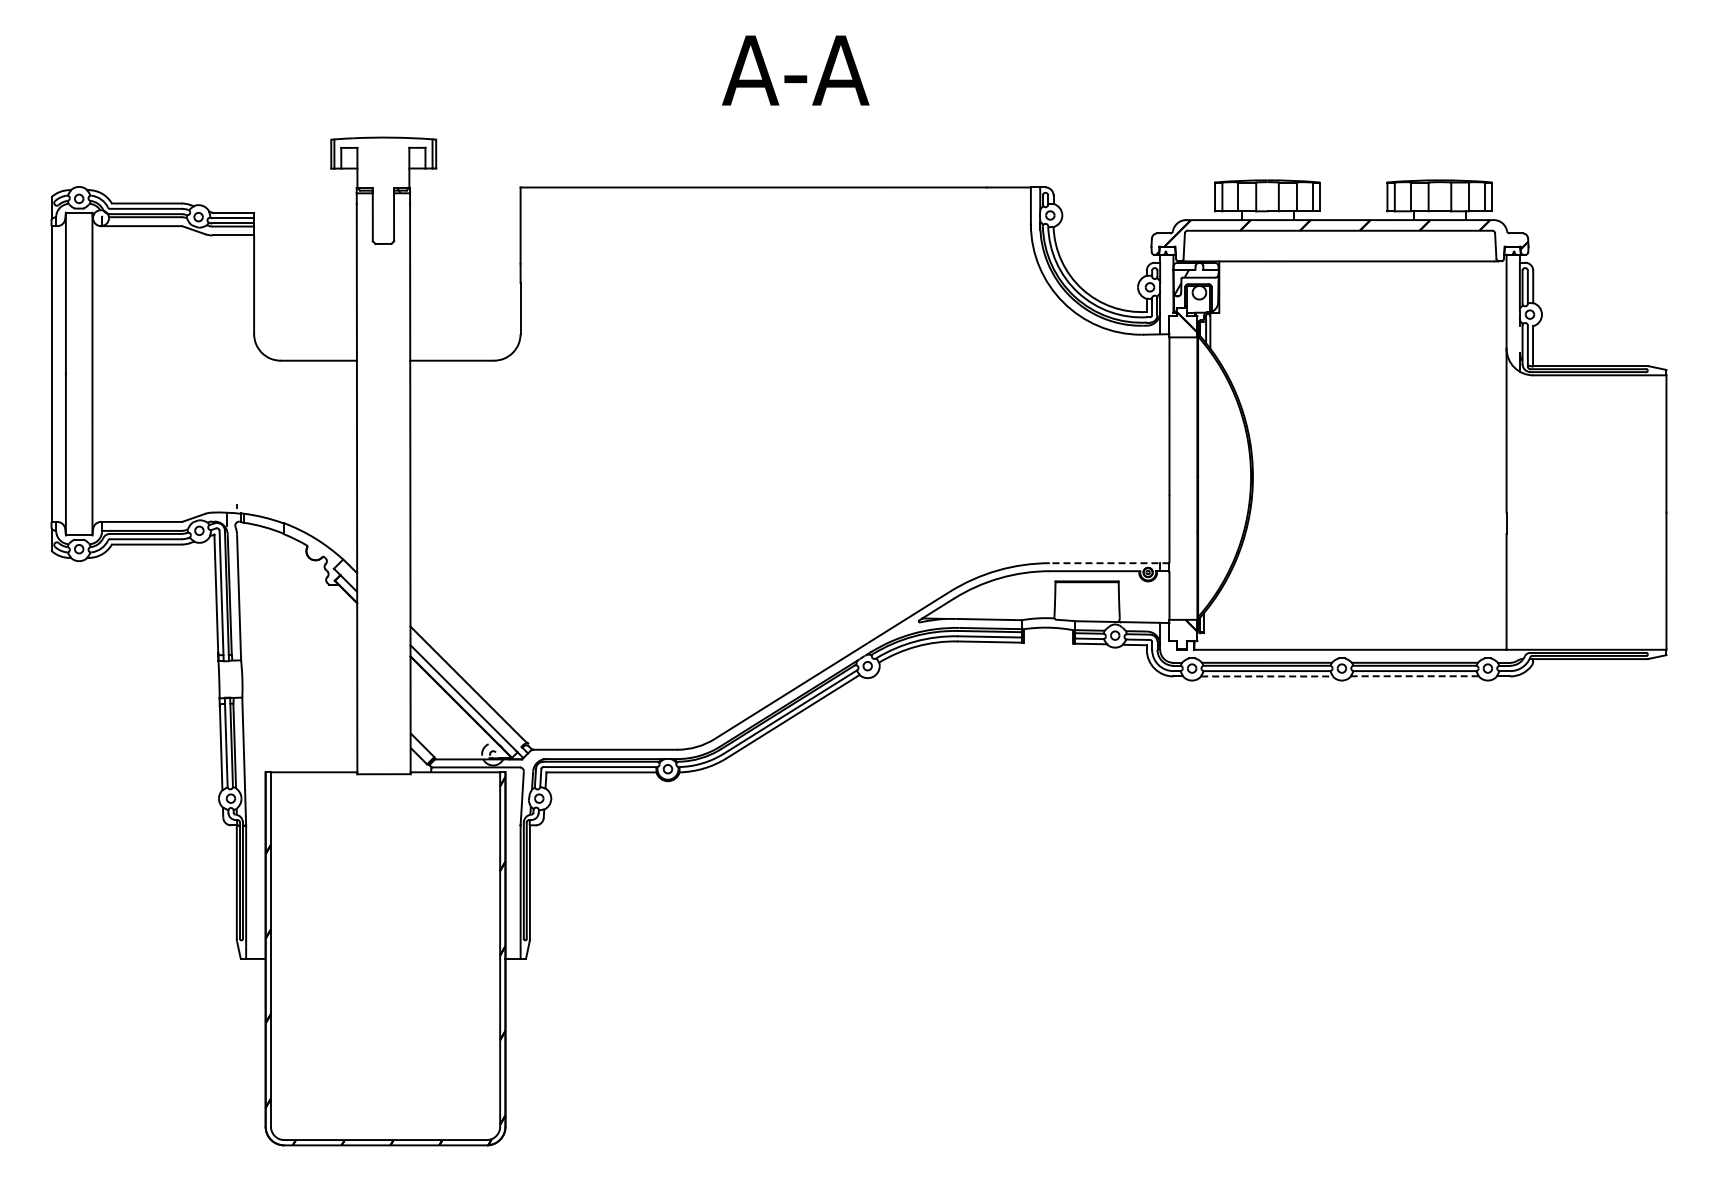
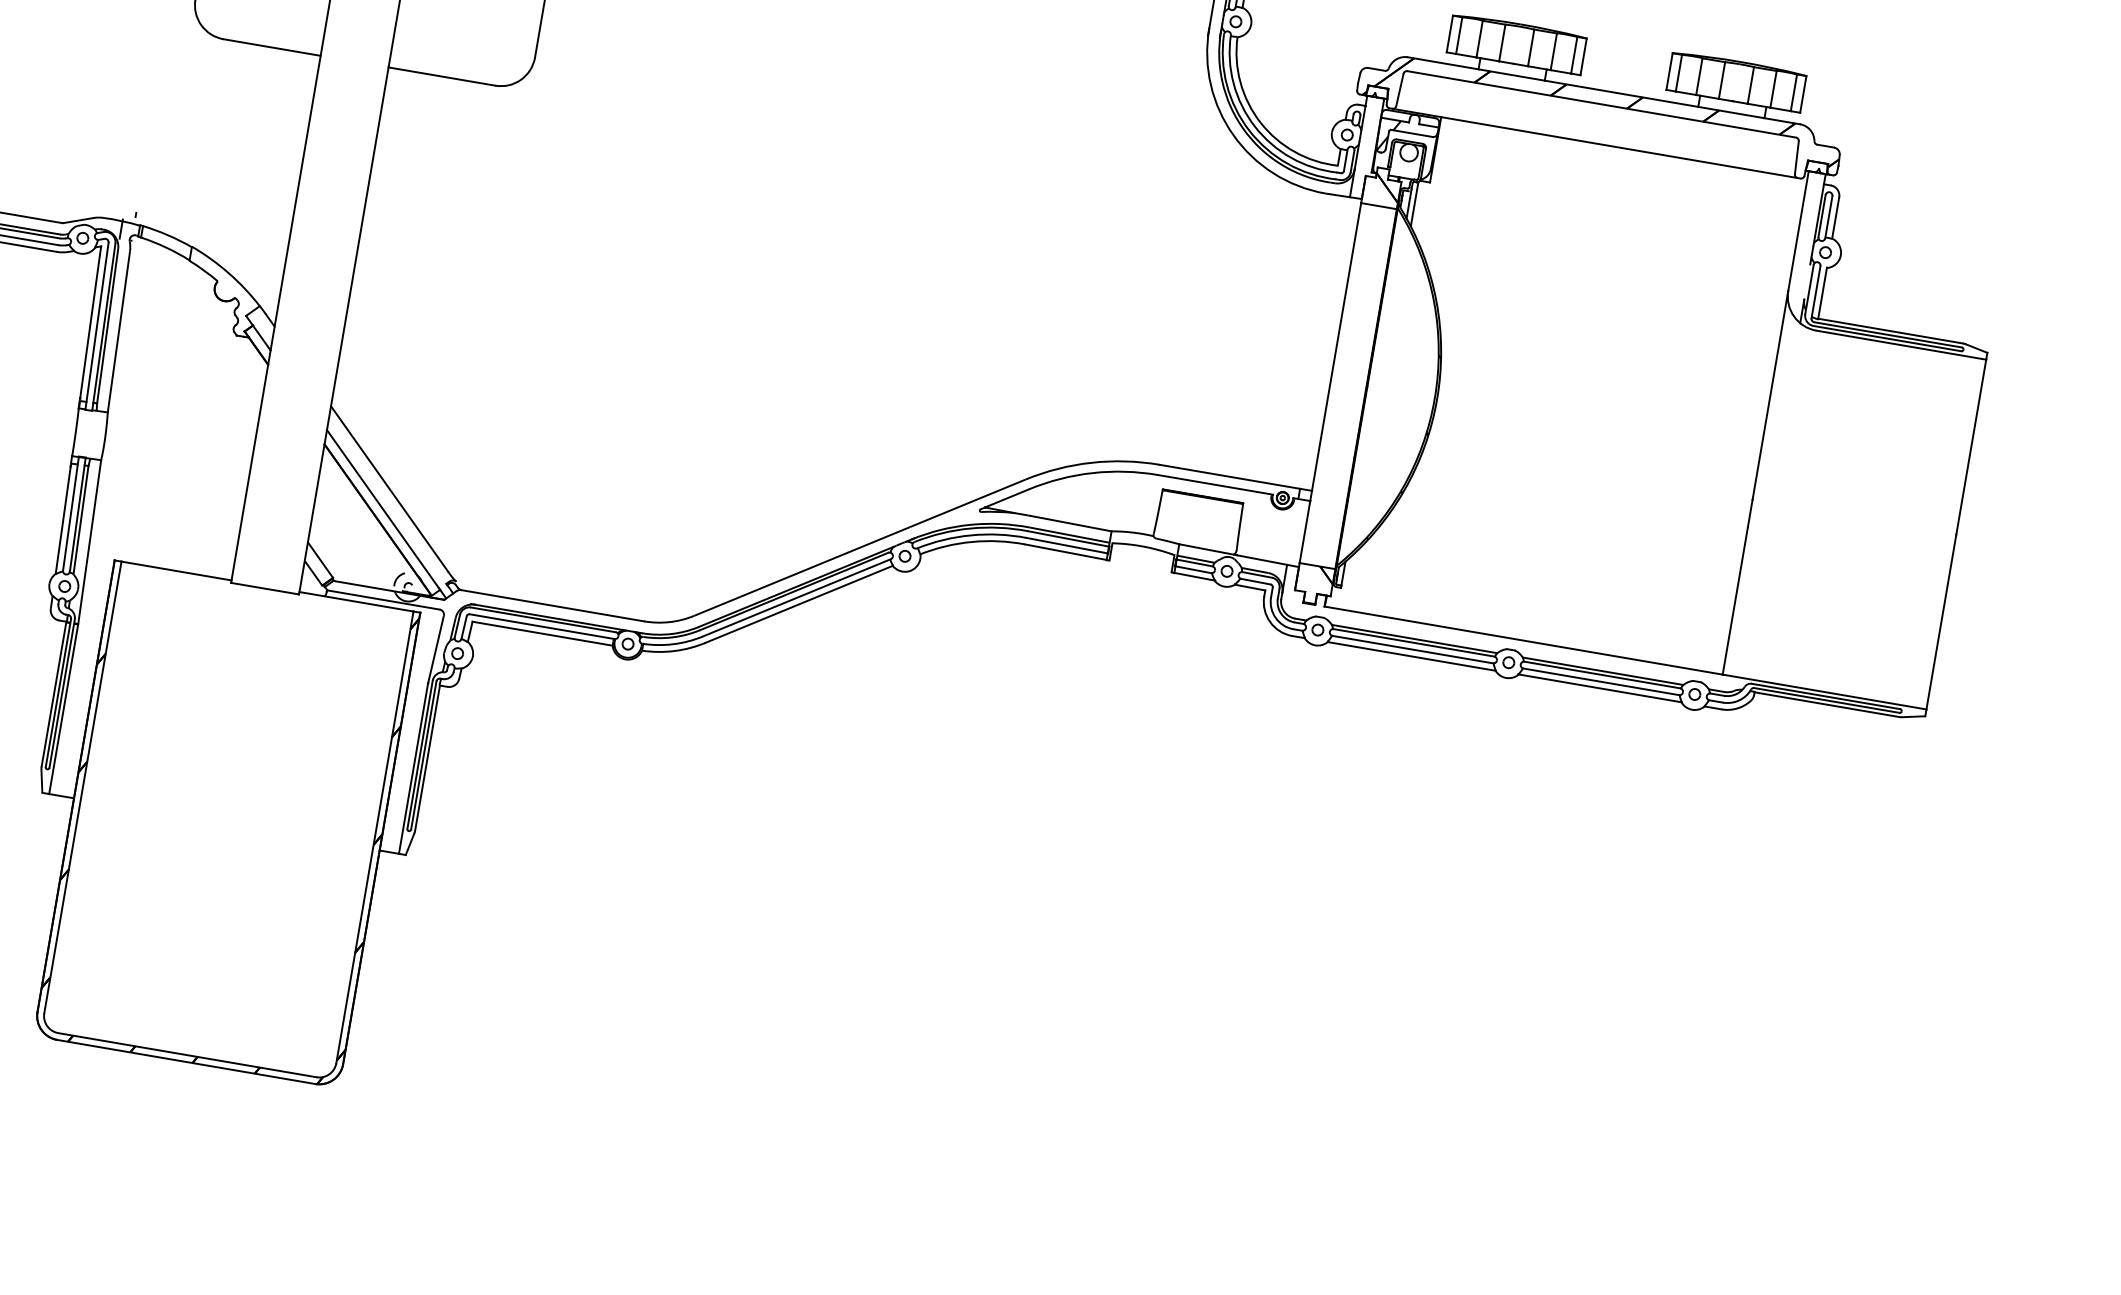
line: (1109, 563) -> (1235, 478), dashed -> solid
line: (1267, 676) -> (1412, 656), dashed -> solid
line: (1415, 676) -> (1600, 688), dashed -> solid

